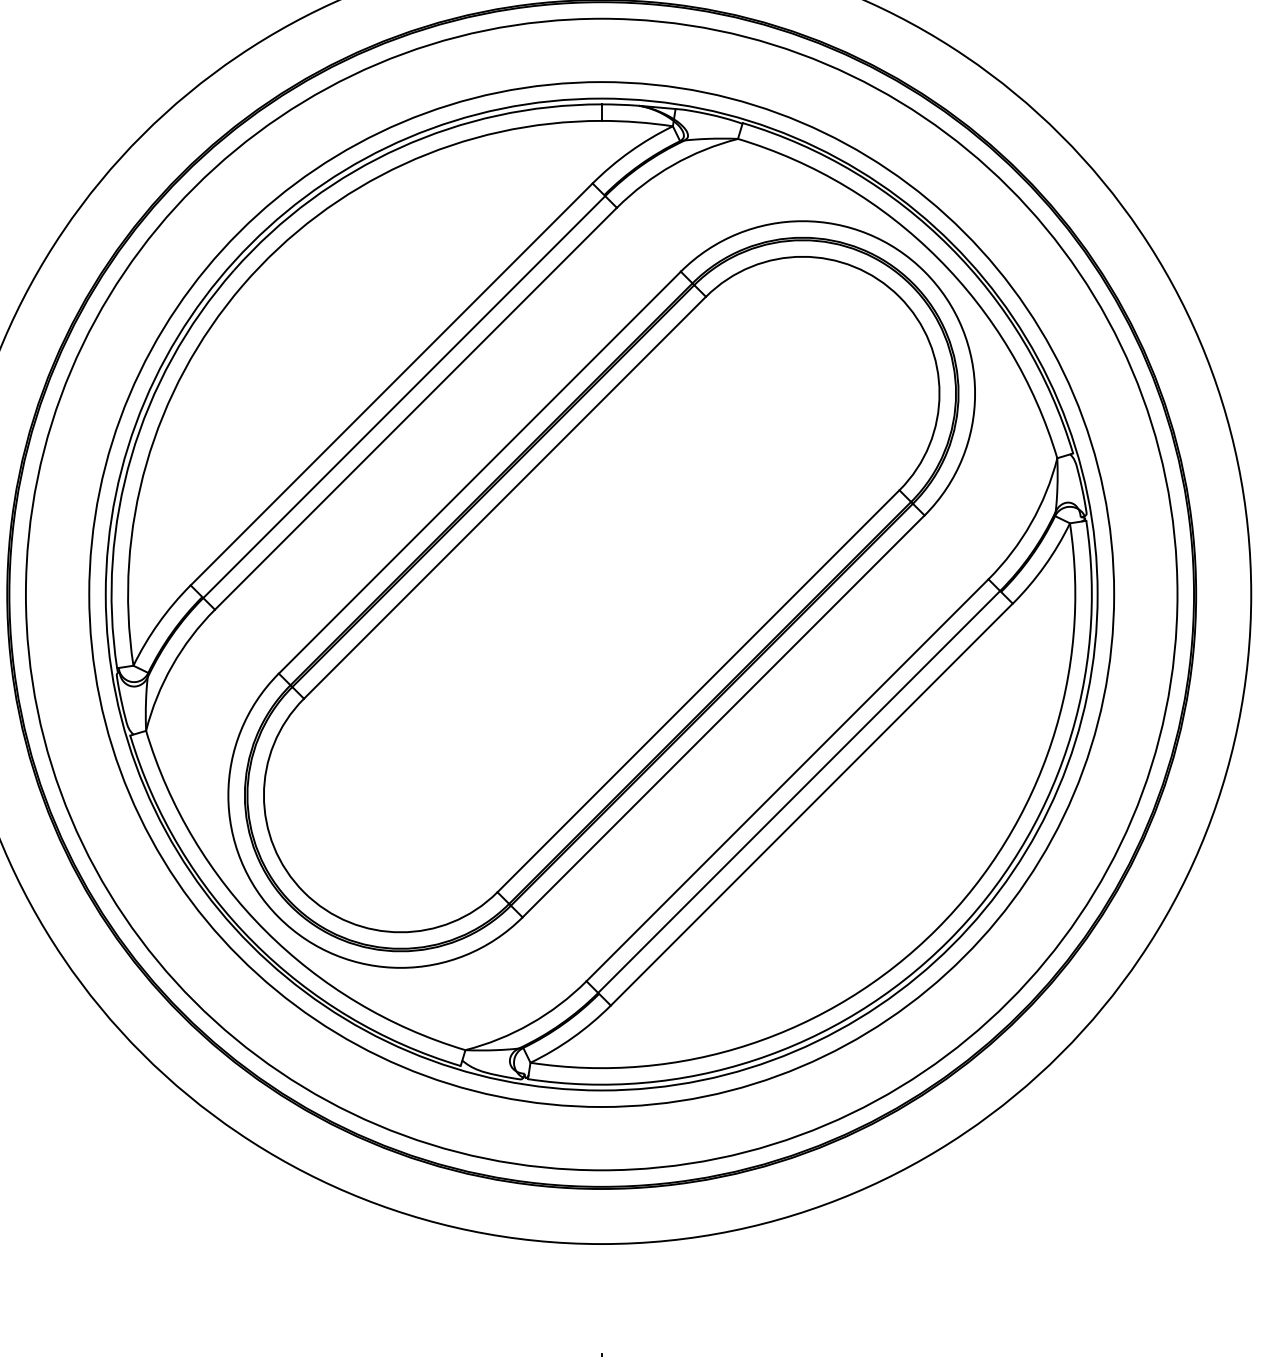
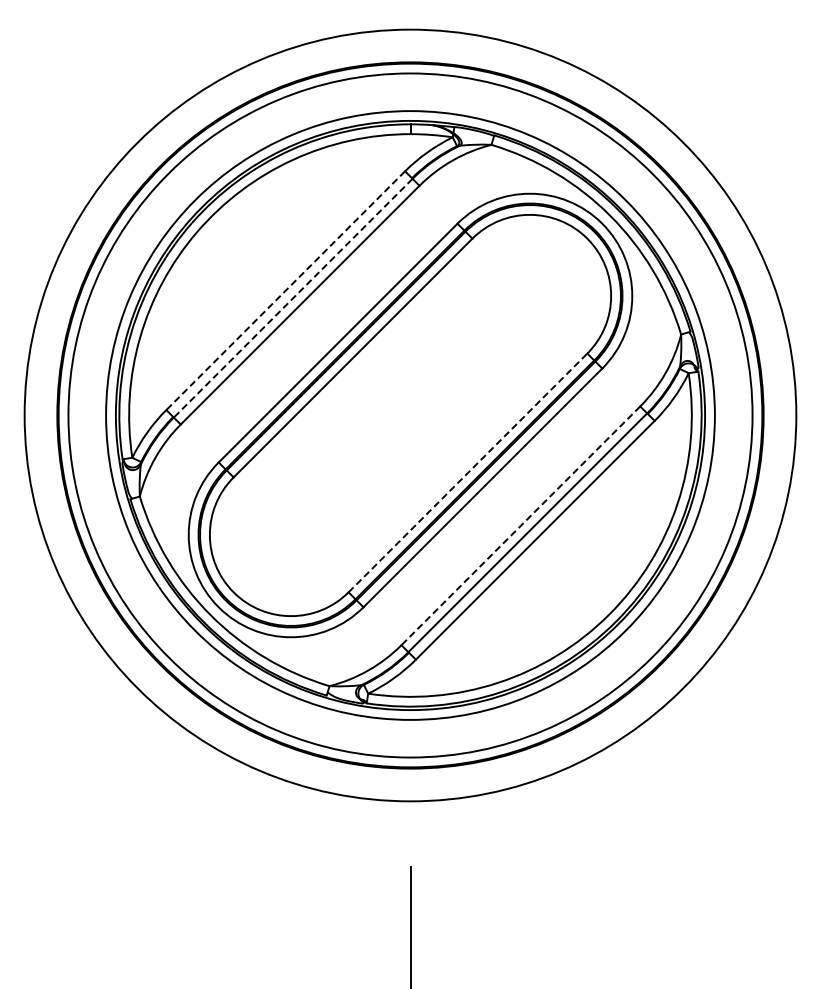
line: (391, 384) -> (285, 290), solid -> dashed
line: (404, 397) -> (293, 298), solid -> dashed
line: (697, 690) -> (467, 472), solid -> dashed
line: (786, 779) -> (520, 525), solid -> dashed

